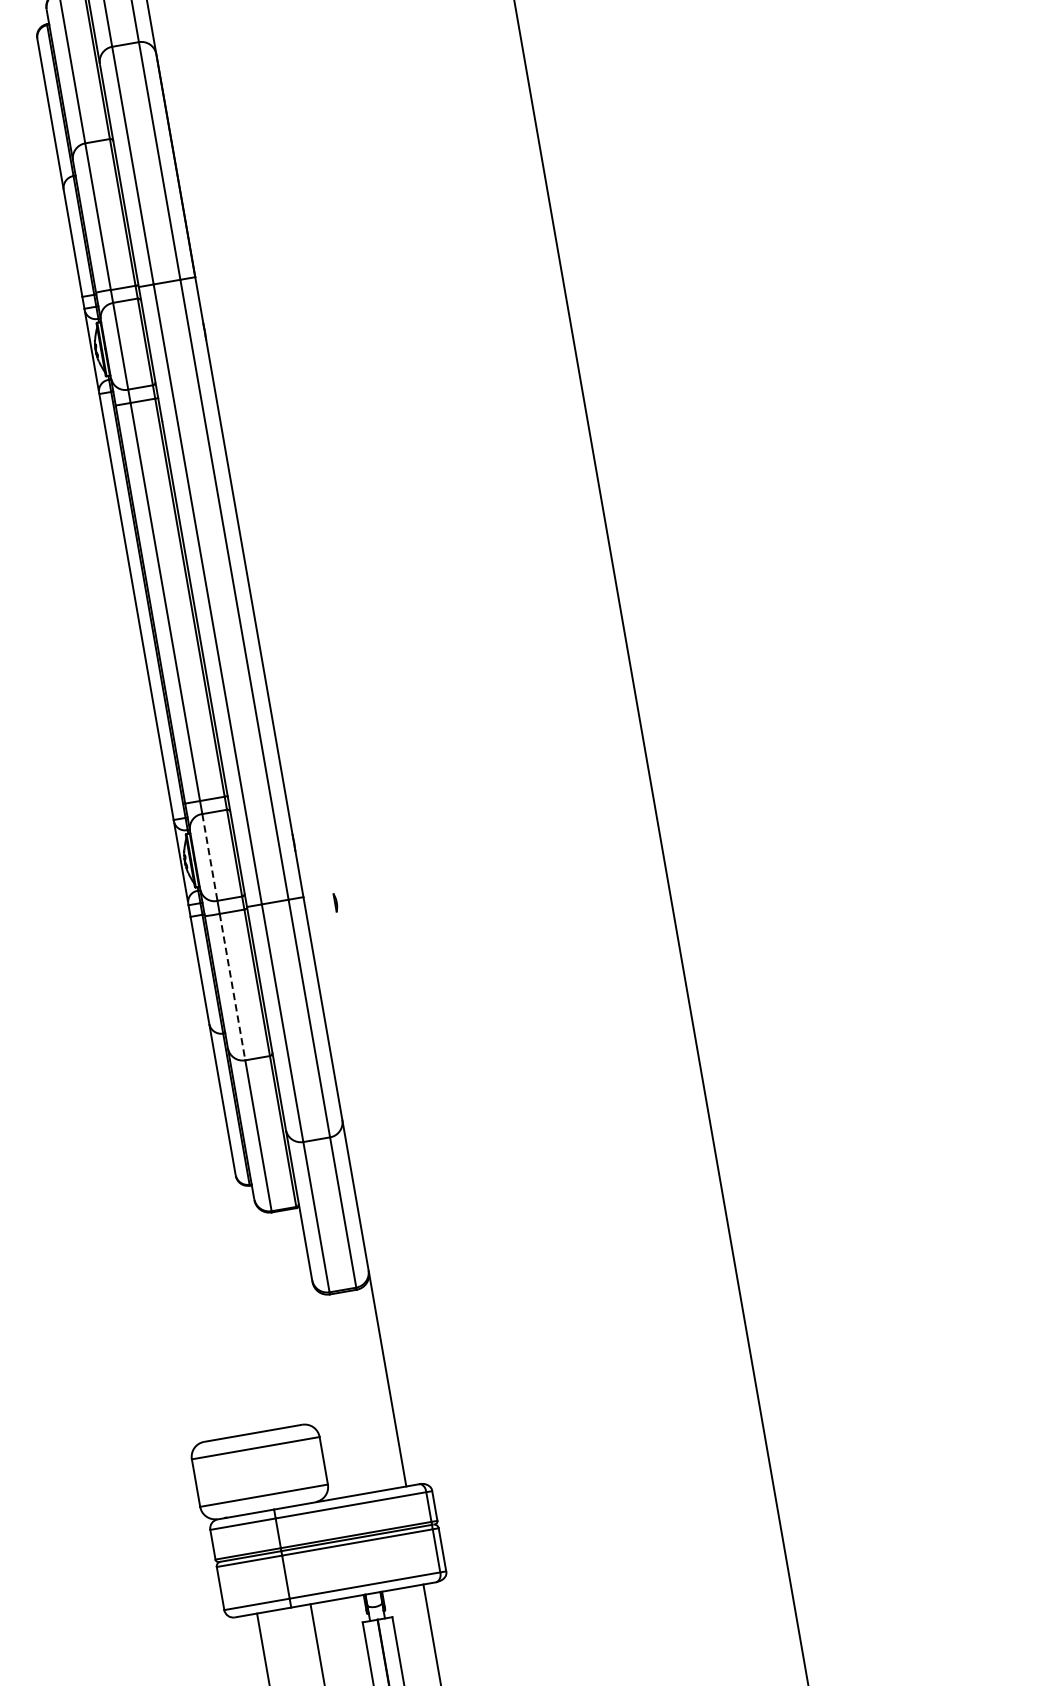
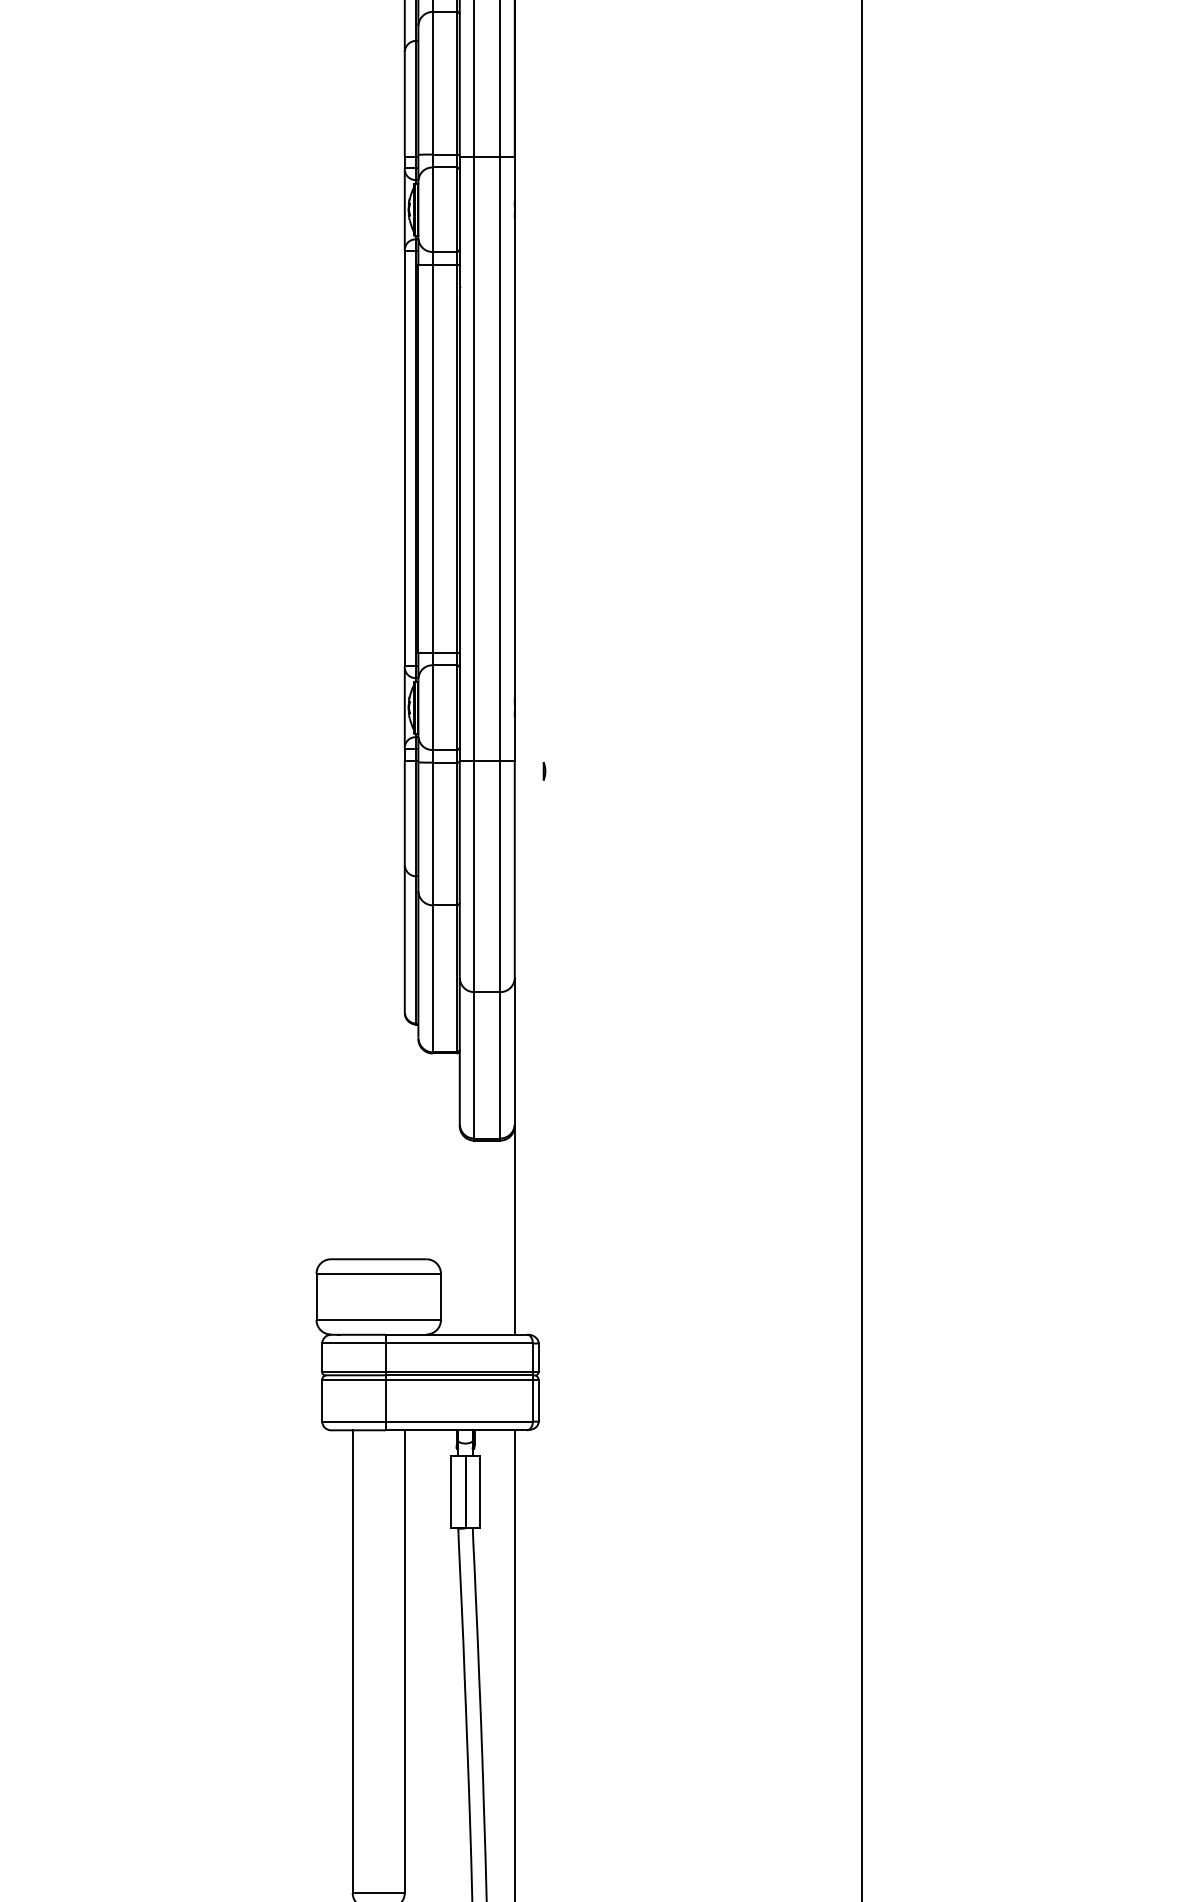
line: (209, 858) -> (432, 708), dashed -> solid
line: (232, 987) -> (432, 834), dashed -> solid

